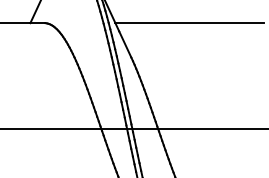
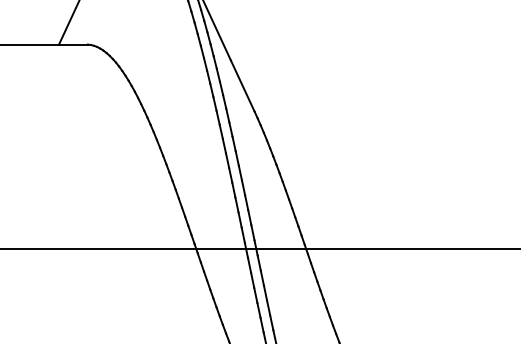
line: (189, 23) -> (366, 45), removed

